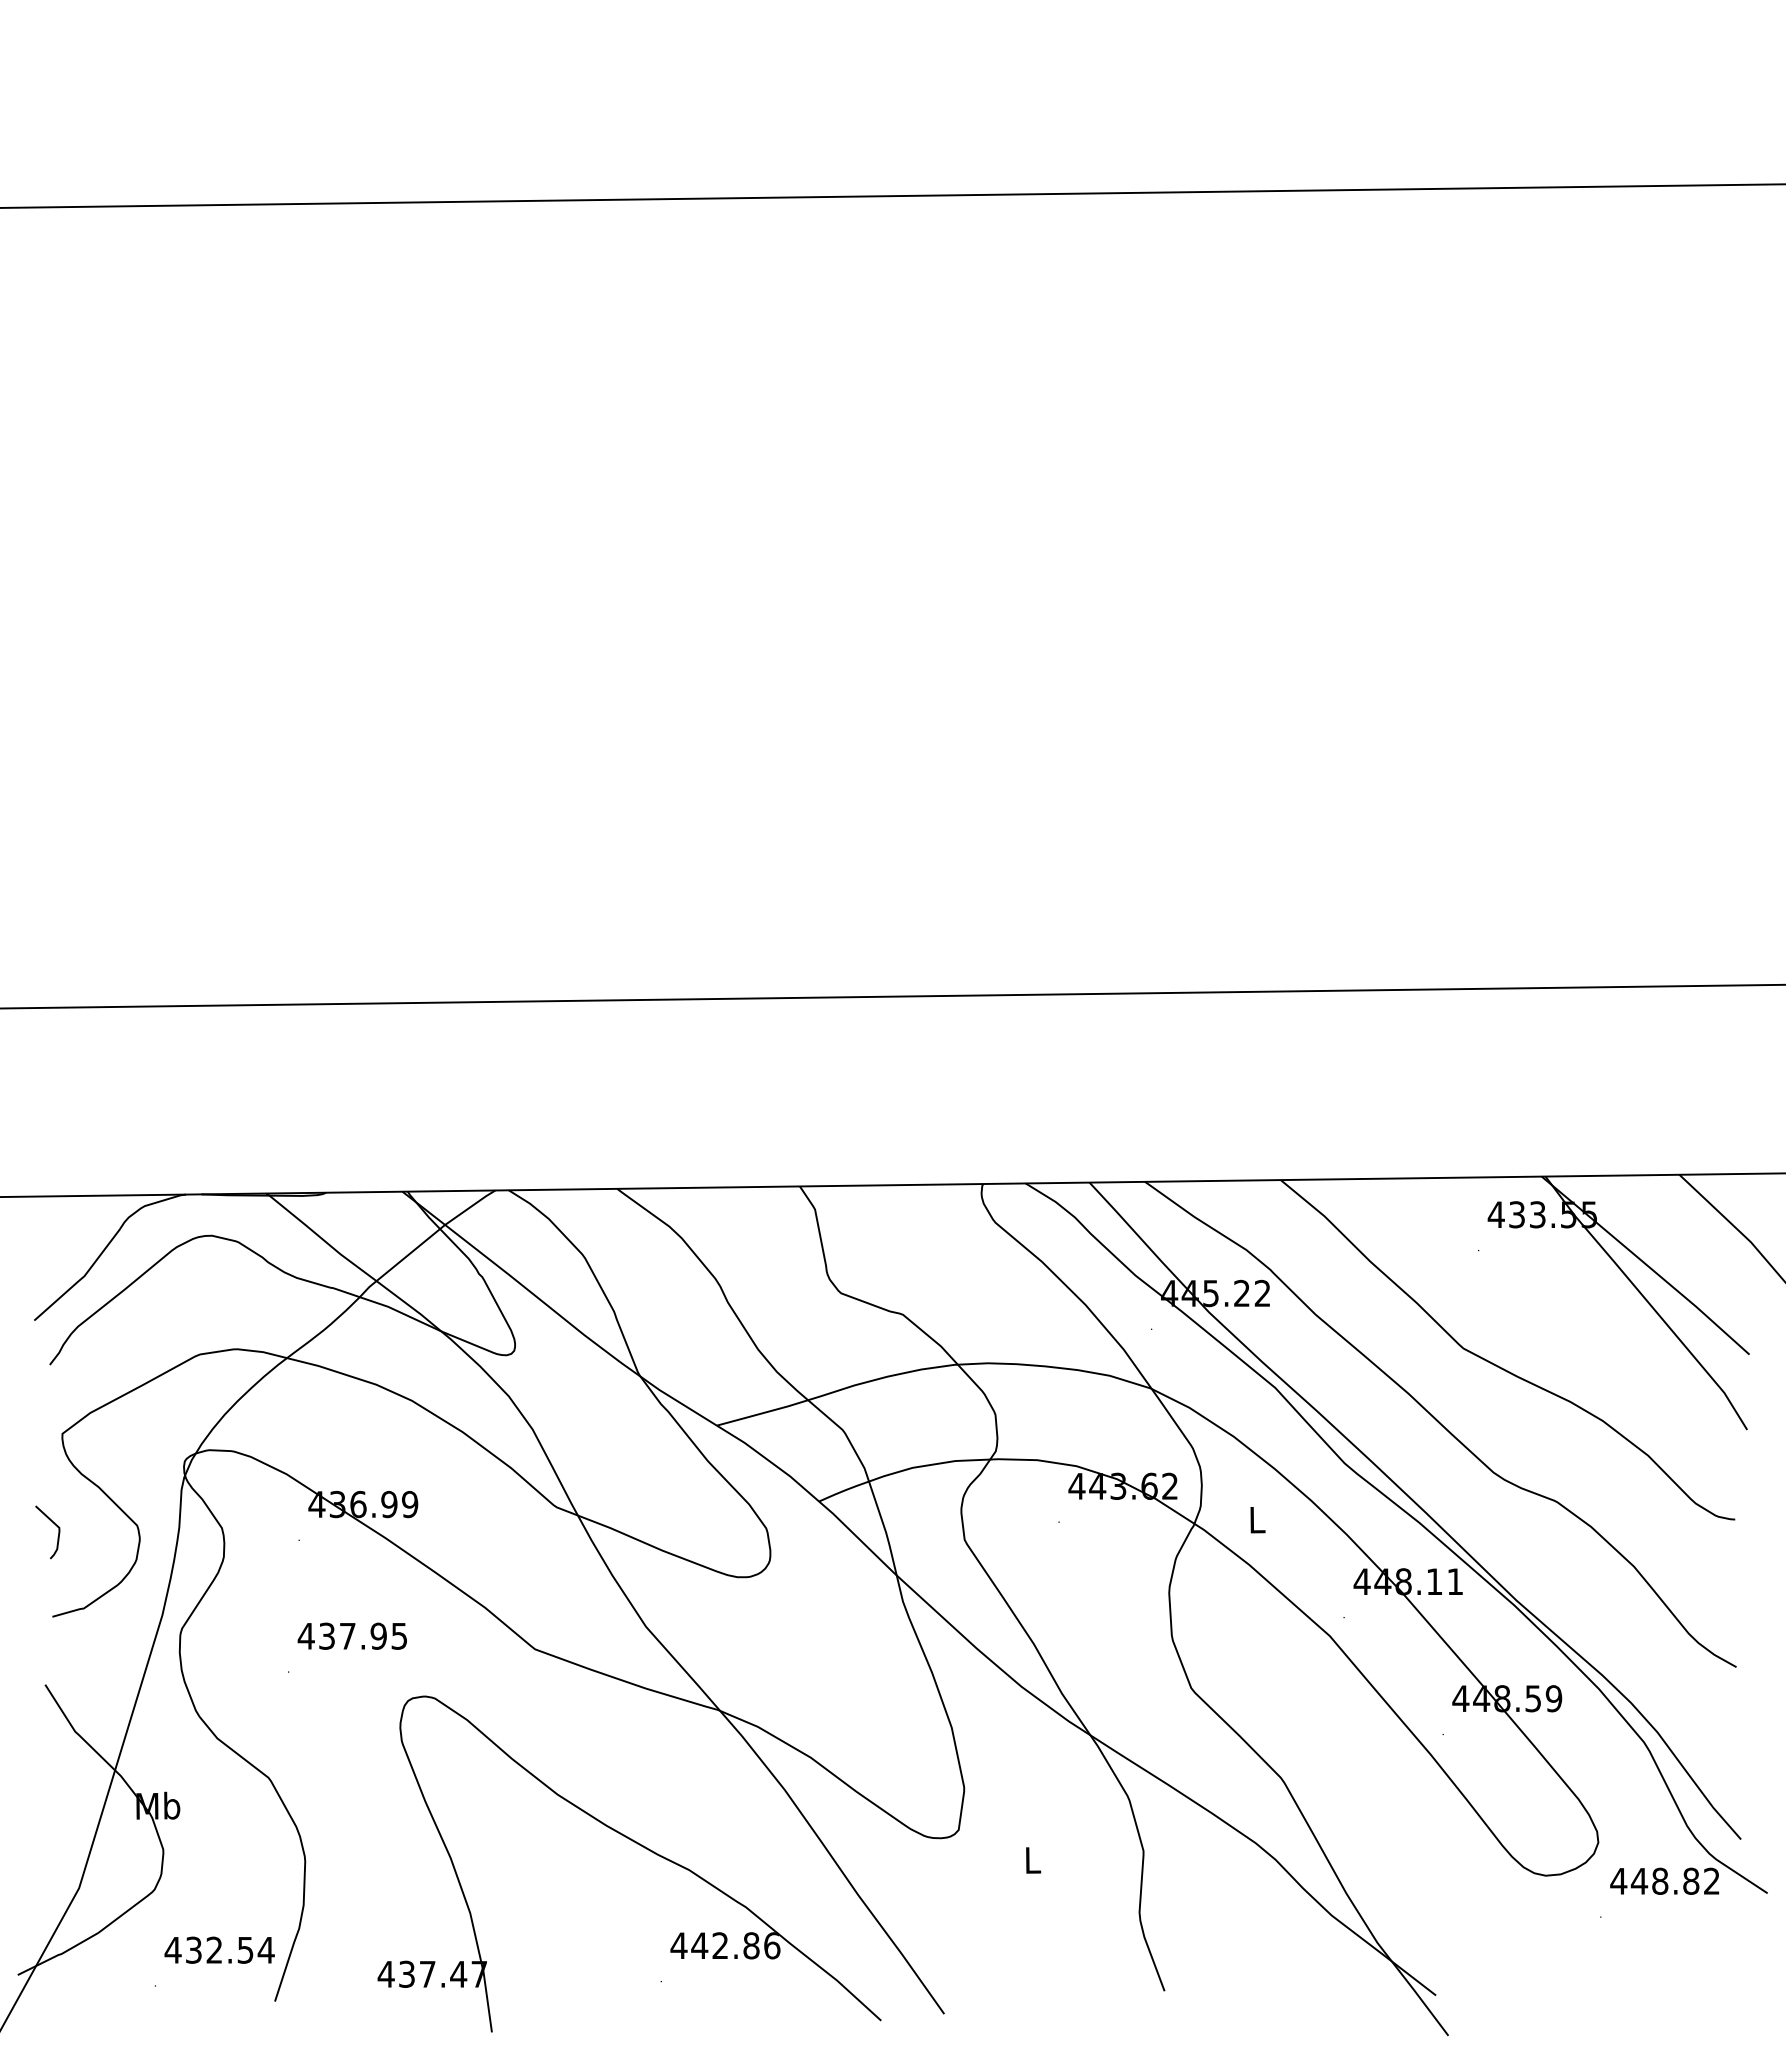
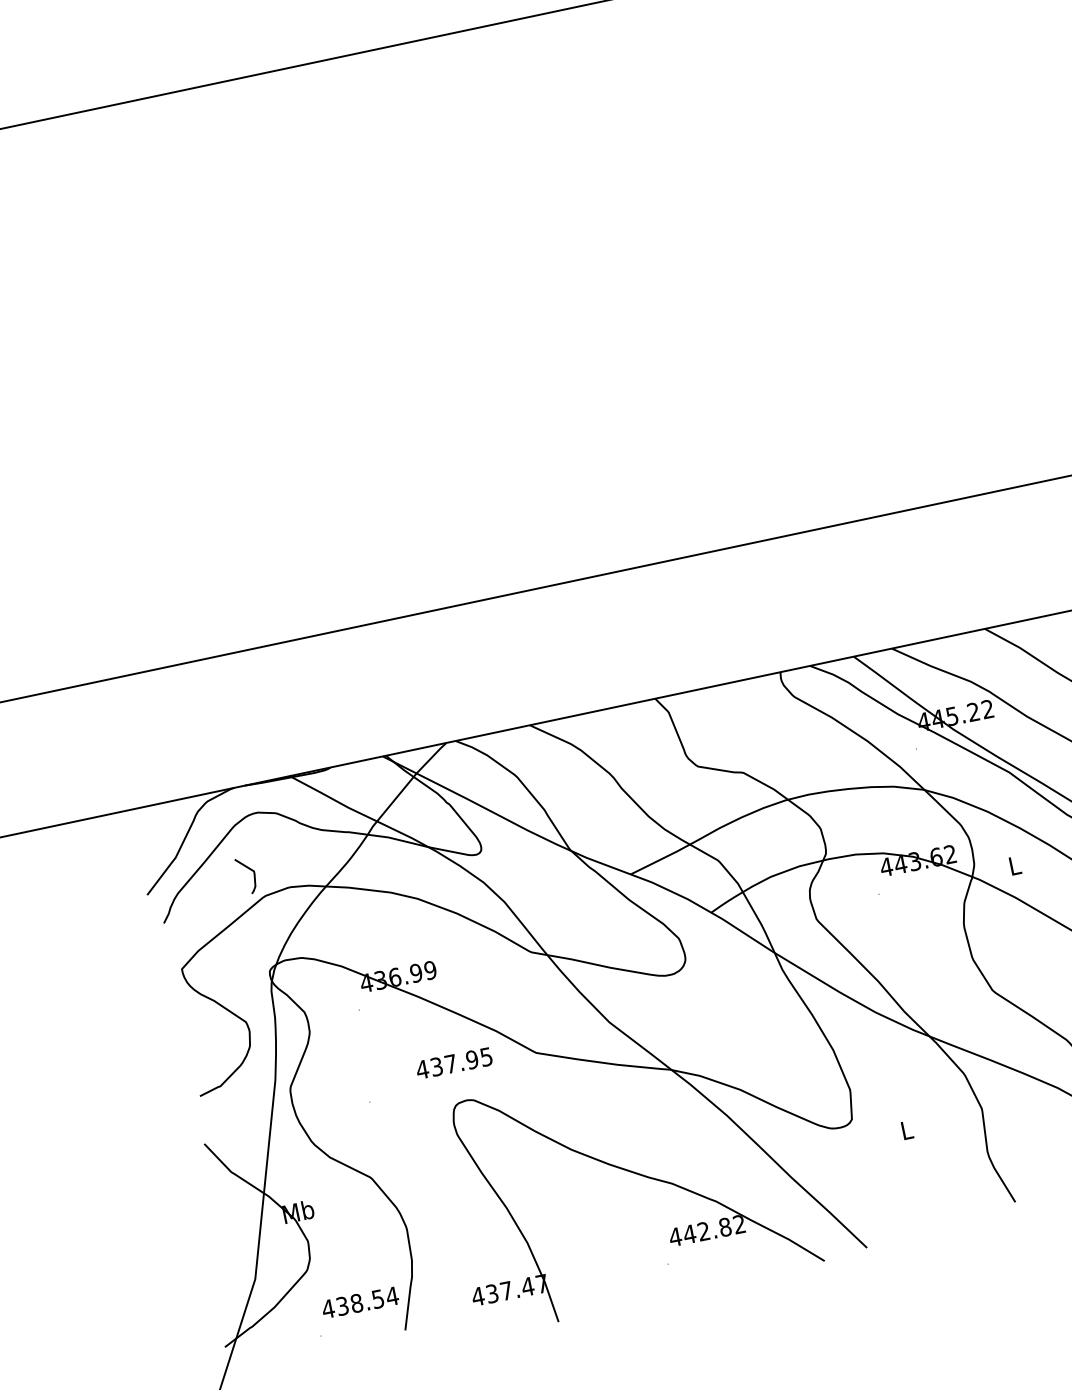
curve: (54, 1524) -> (250, 869), moved
text: (351, 1635) -> (453, 1063), moved
text: (772, 1945) -> (739, 1224), 442.86 -> 442.82
text: (214, 1949) -> (356, 1302), 432.54 -> 438.54

